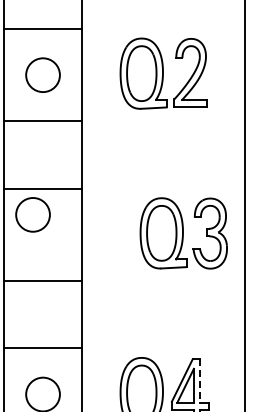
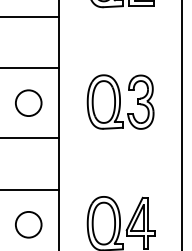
circle: (32, 214) -> (28, 102), moved
part: (183, 233) -> (120, 102), moved
line: (200, 380) -> (148, 214), dashed -> solid

